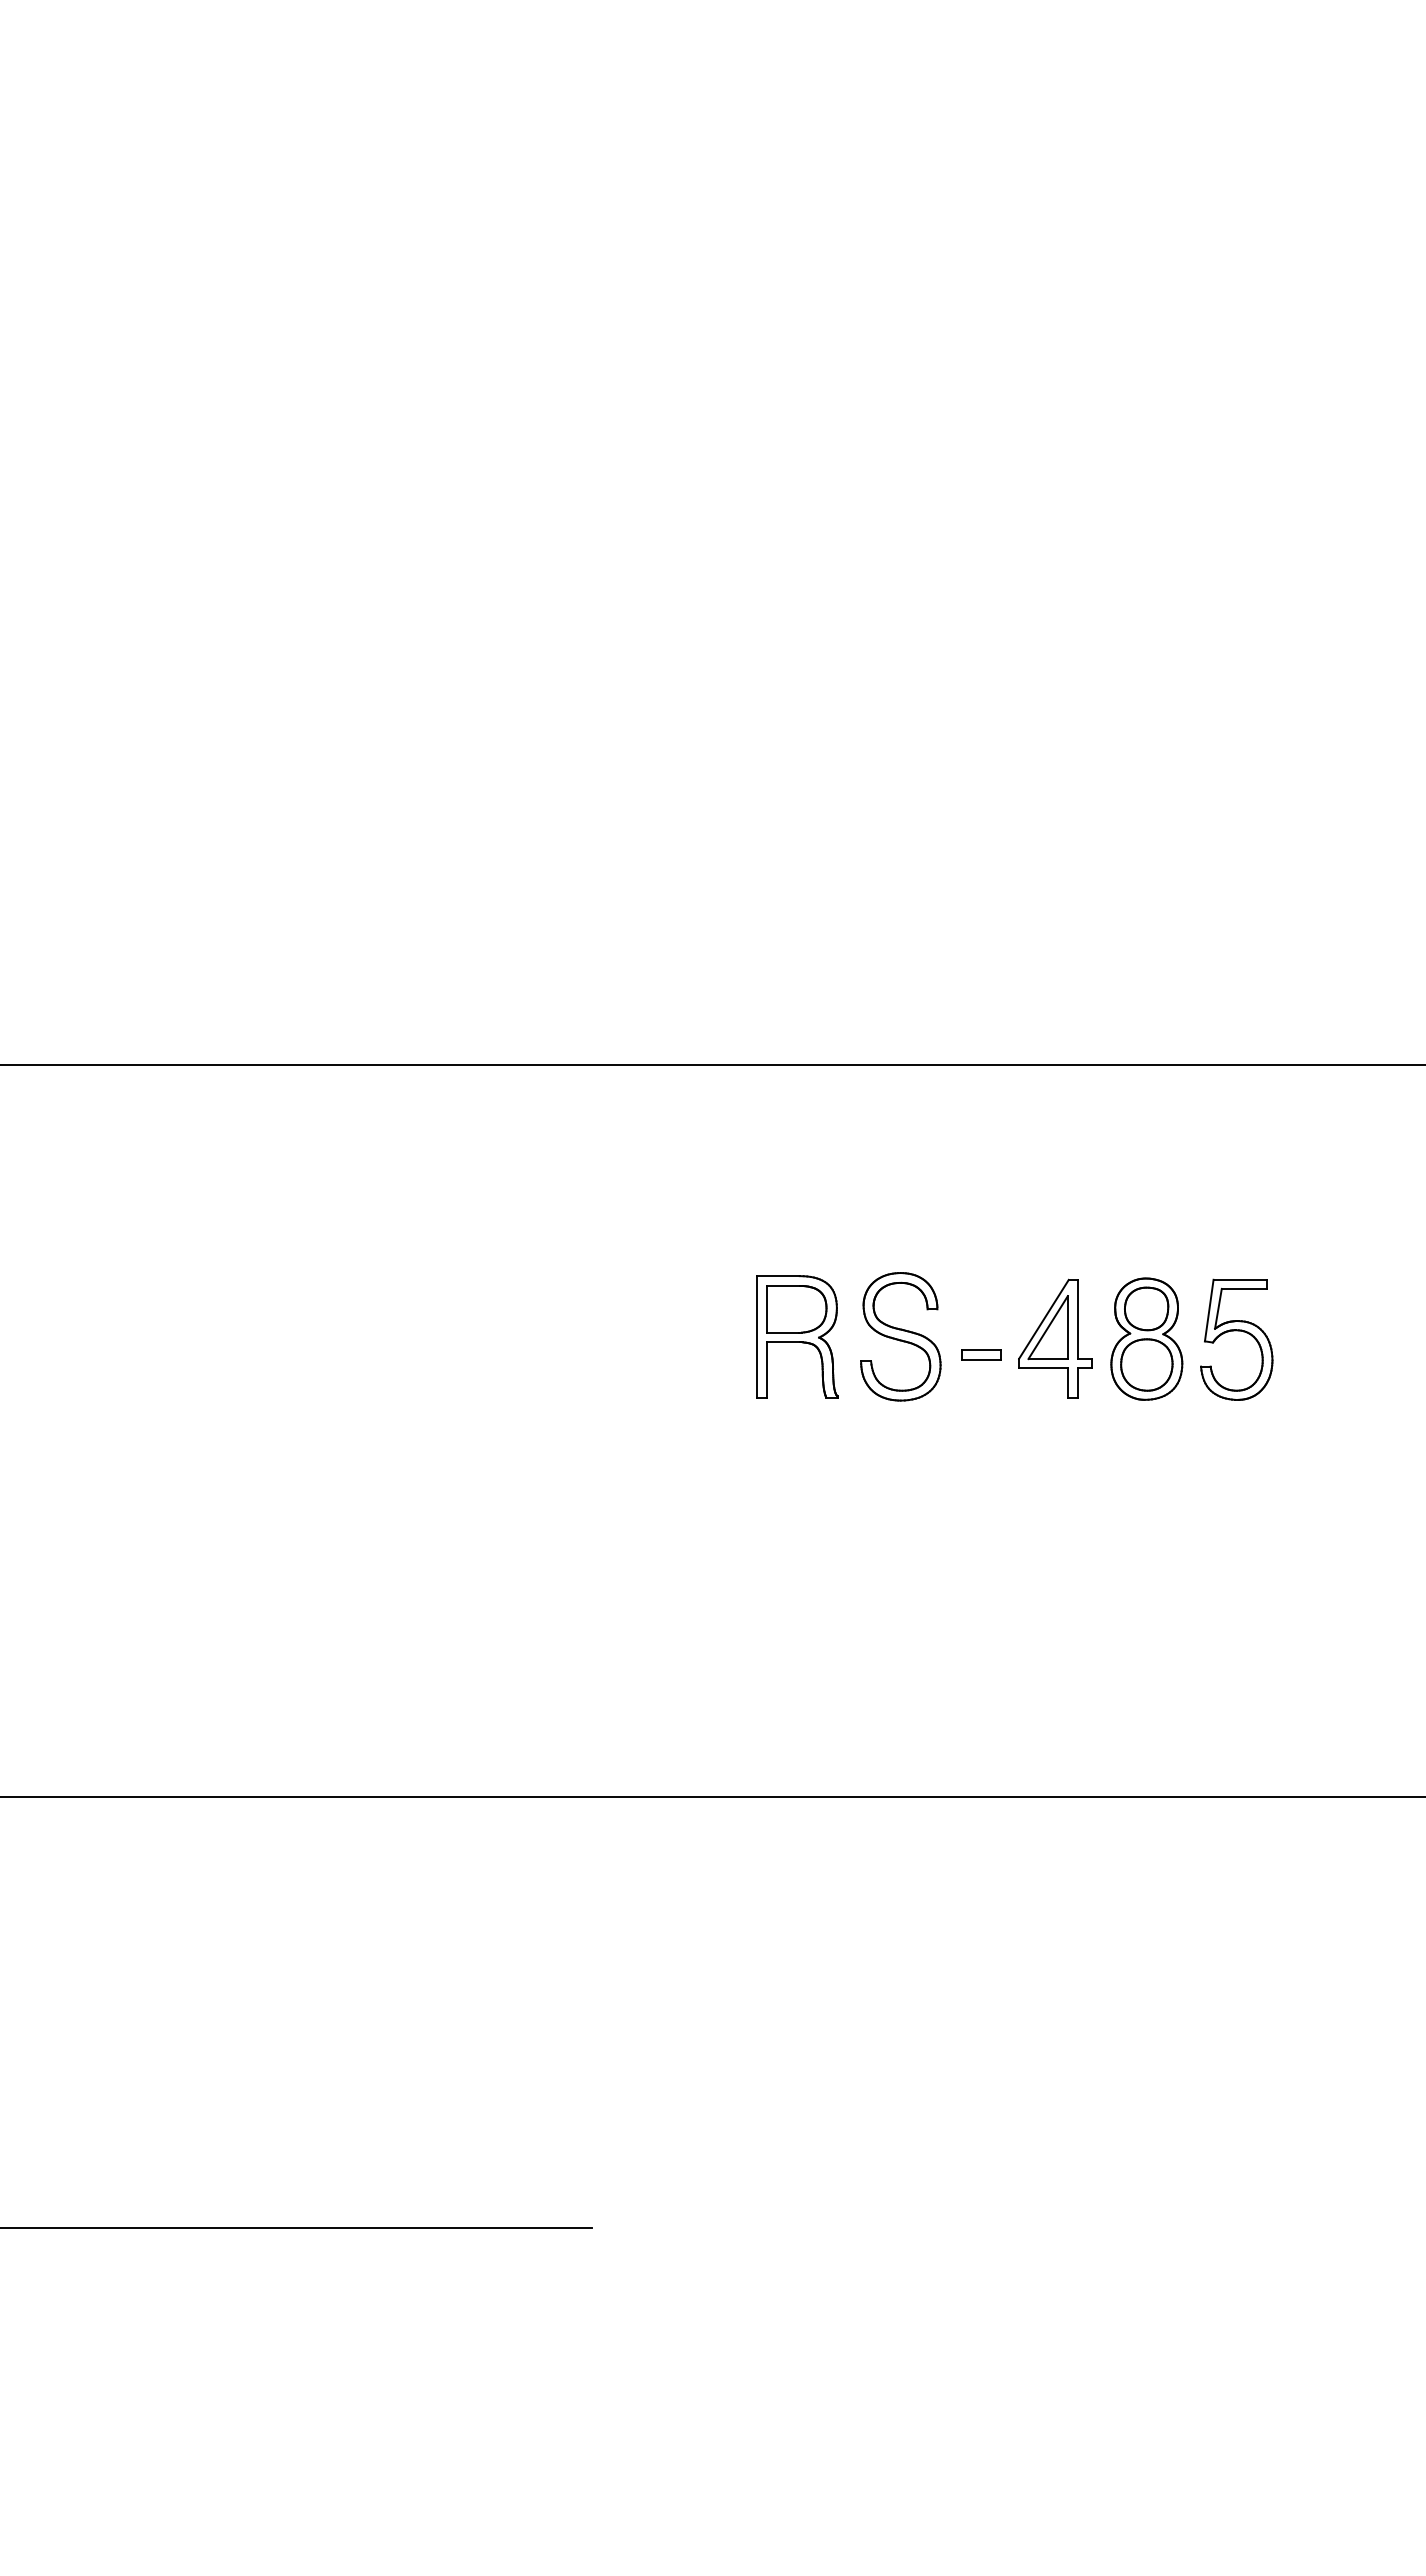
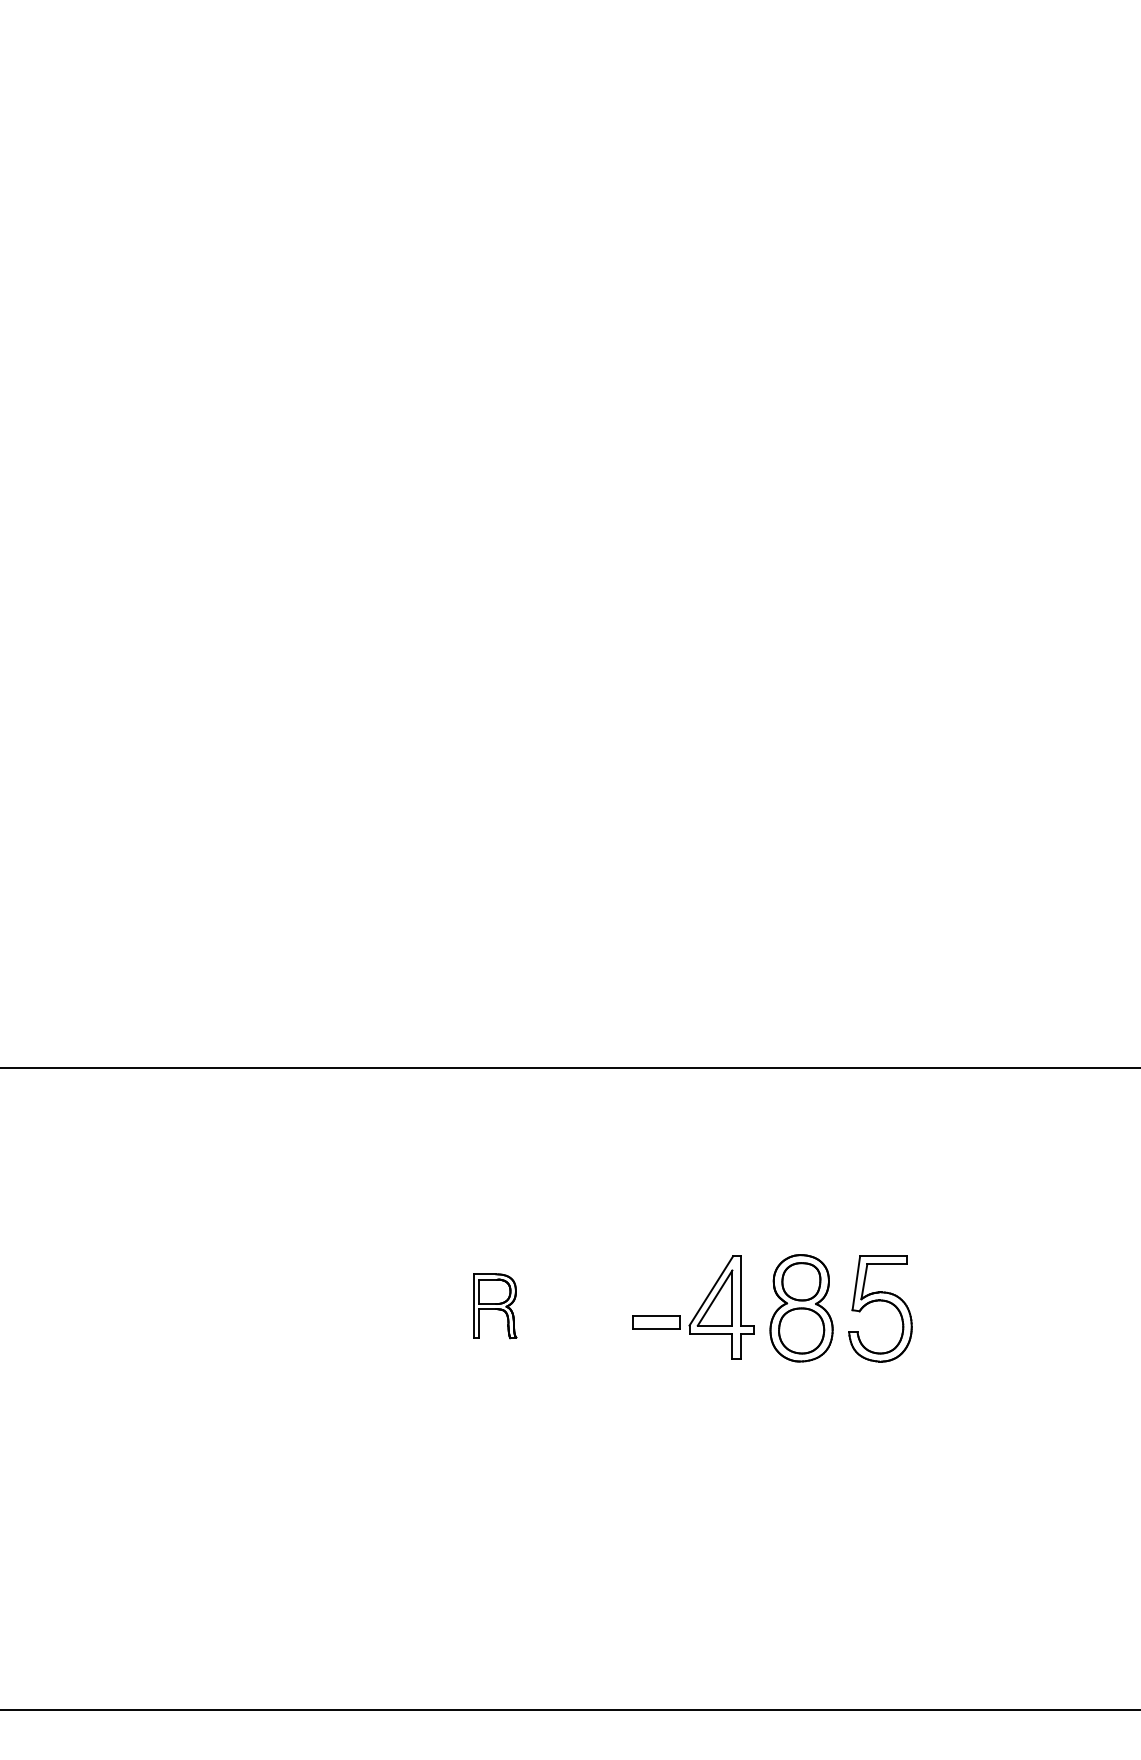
part: (797, 1336) -> (495, 1305), size x0.6
part: (900, 1336) -> (585, 1305), removed
part: (981, 1354) -> (656, 1321), size x1.4

